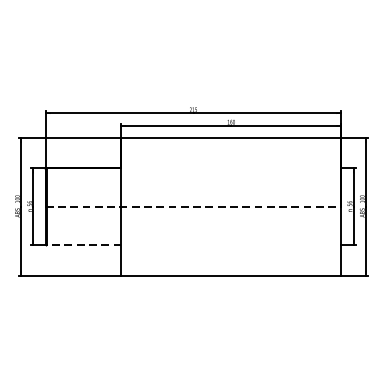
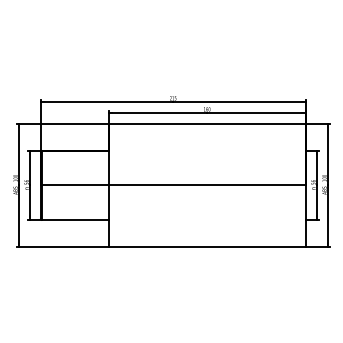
line: (193, 207) -> (173, 185), dashed -> solid
line: (84, 245) -> (75, 219), dashed -> solid

